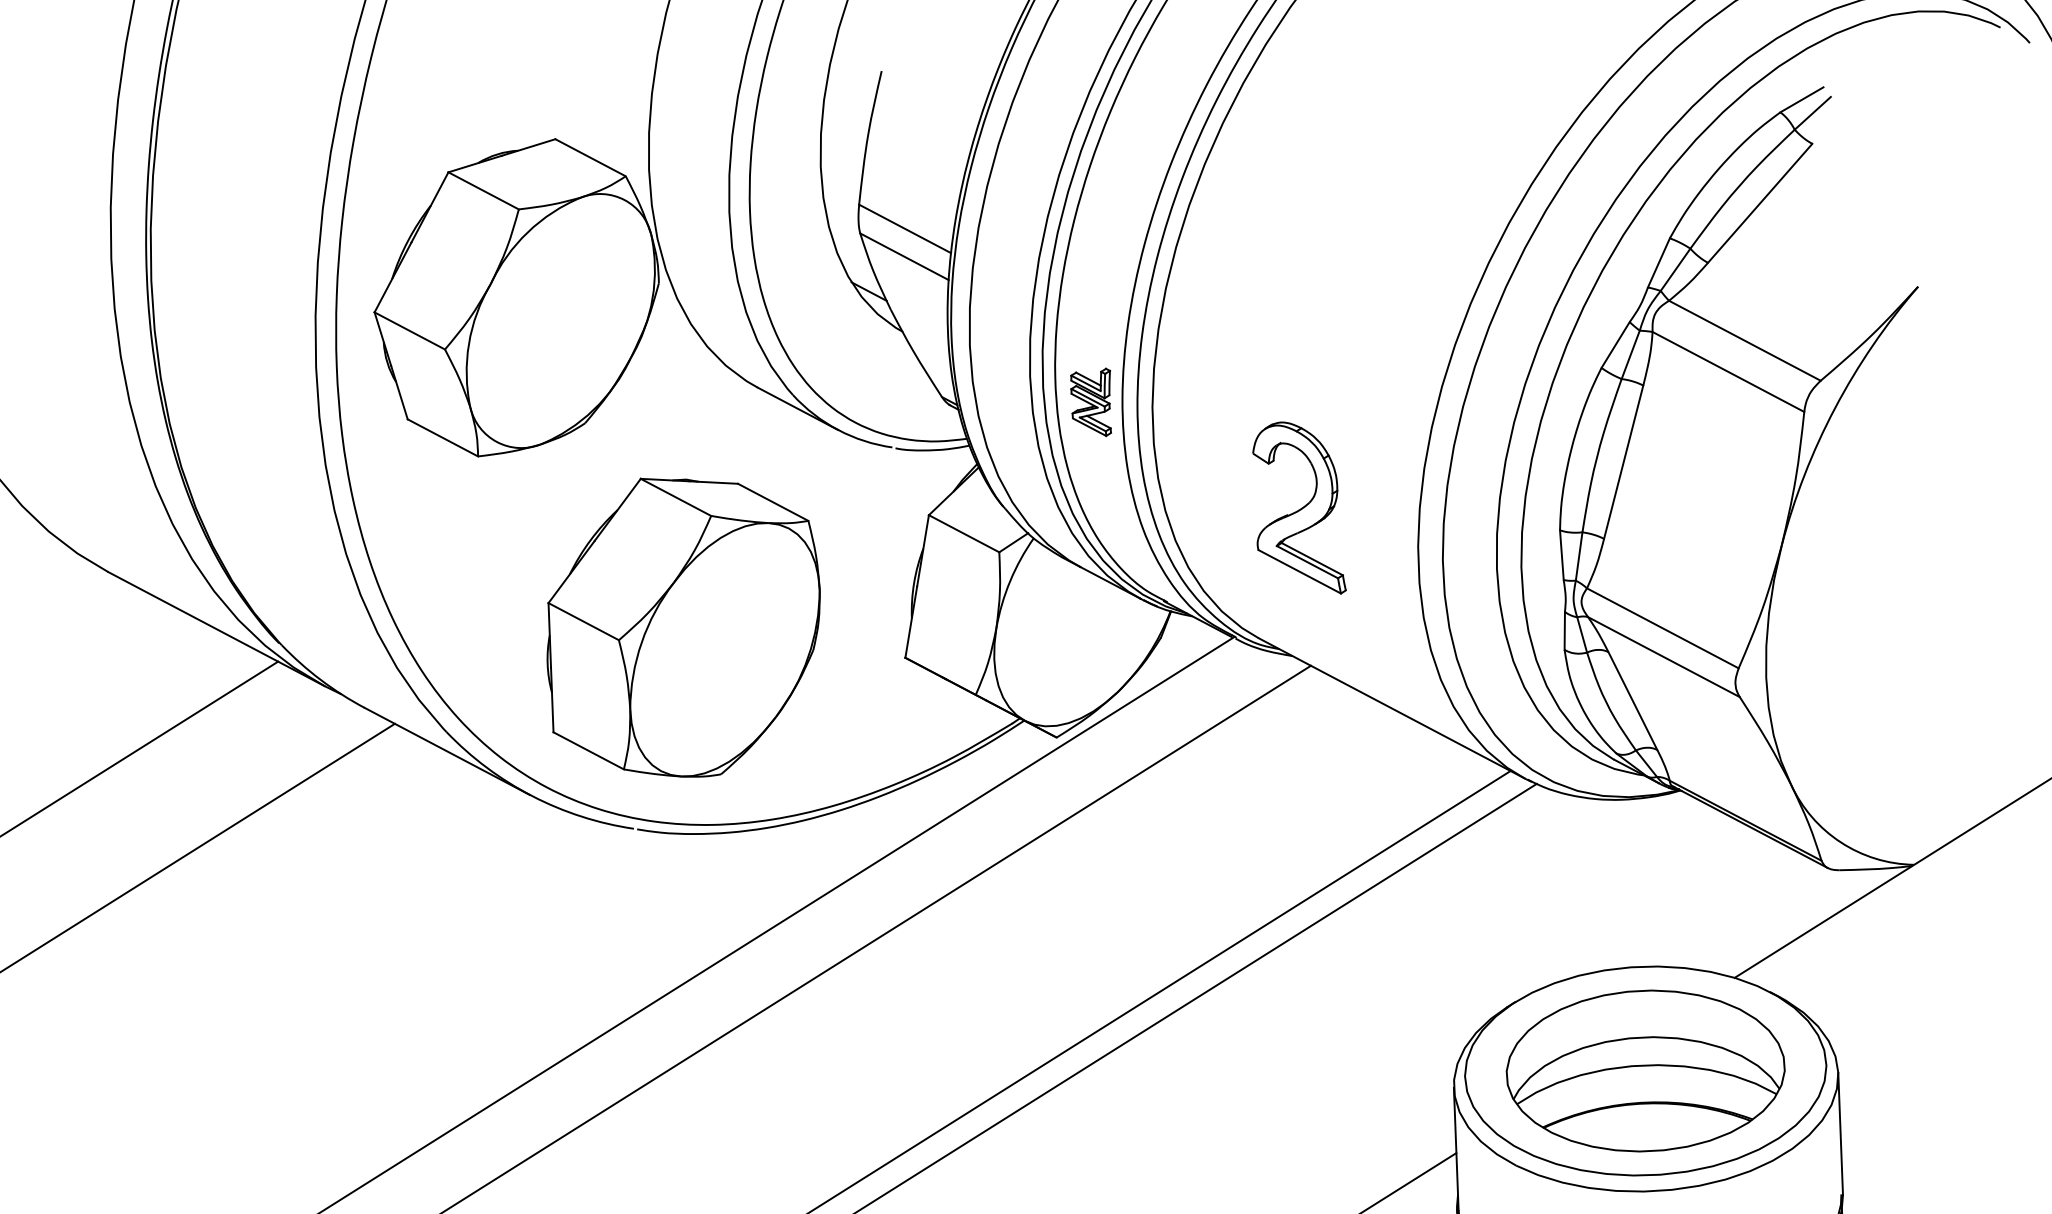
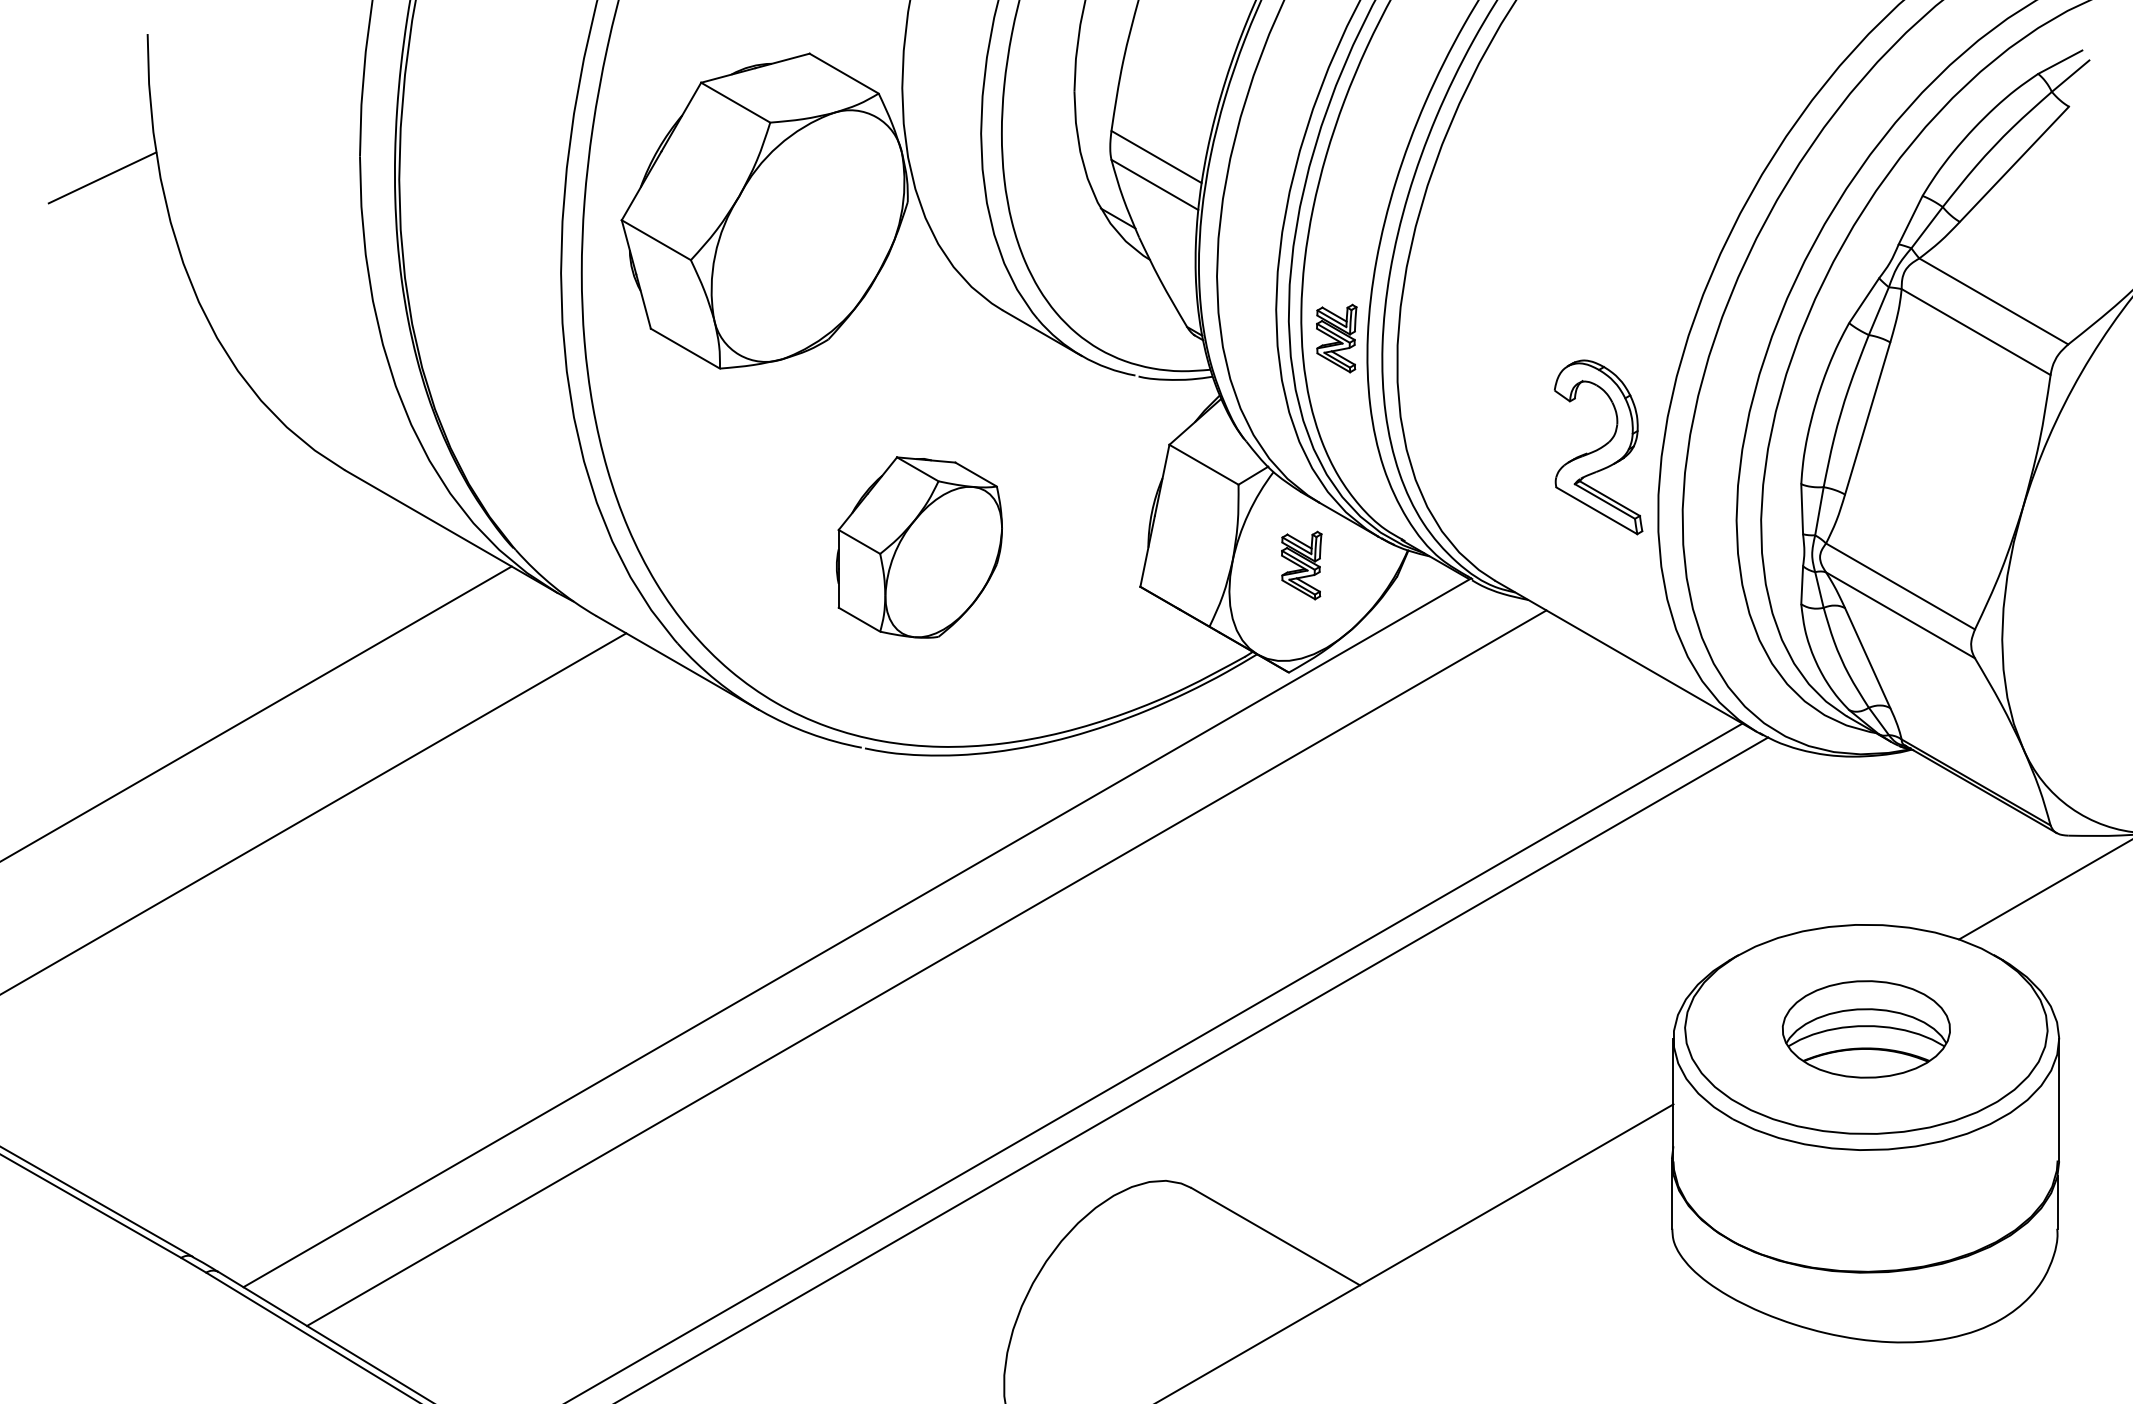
part: (1298, 508) -> (1598, 447), moved
part: (683, 627) -> (919, 547), size x0.6
part: (1065, 630) -> (1301, 565), added
part: (1645, 1071) -> (1866, 1029), size x0.6

